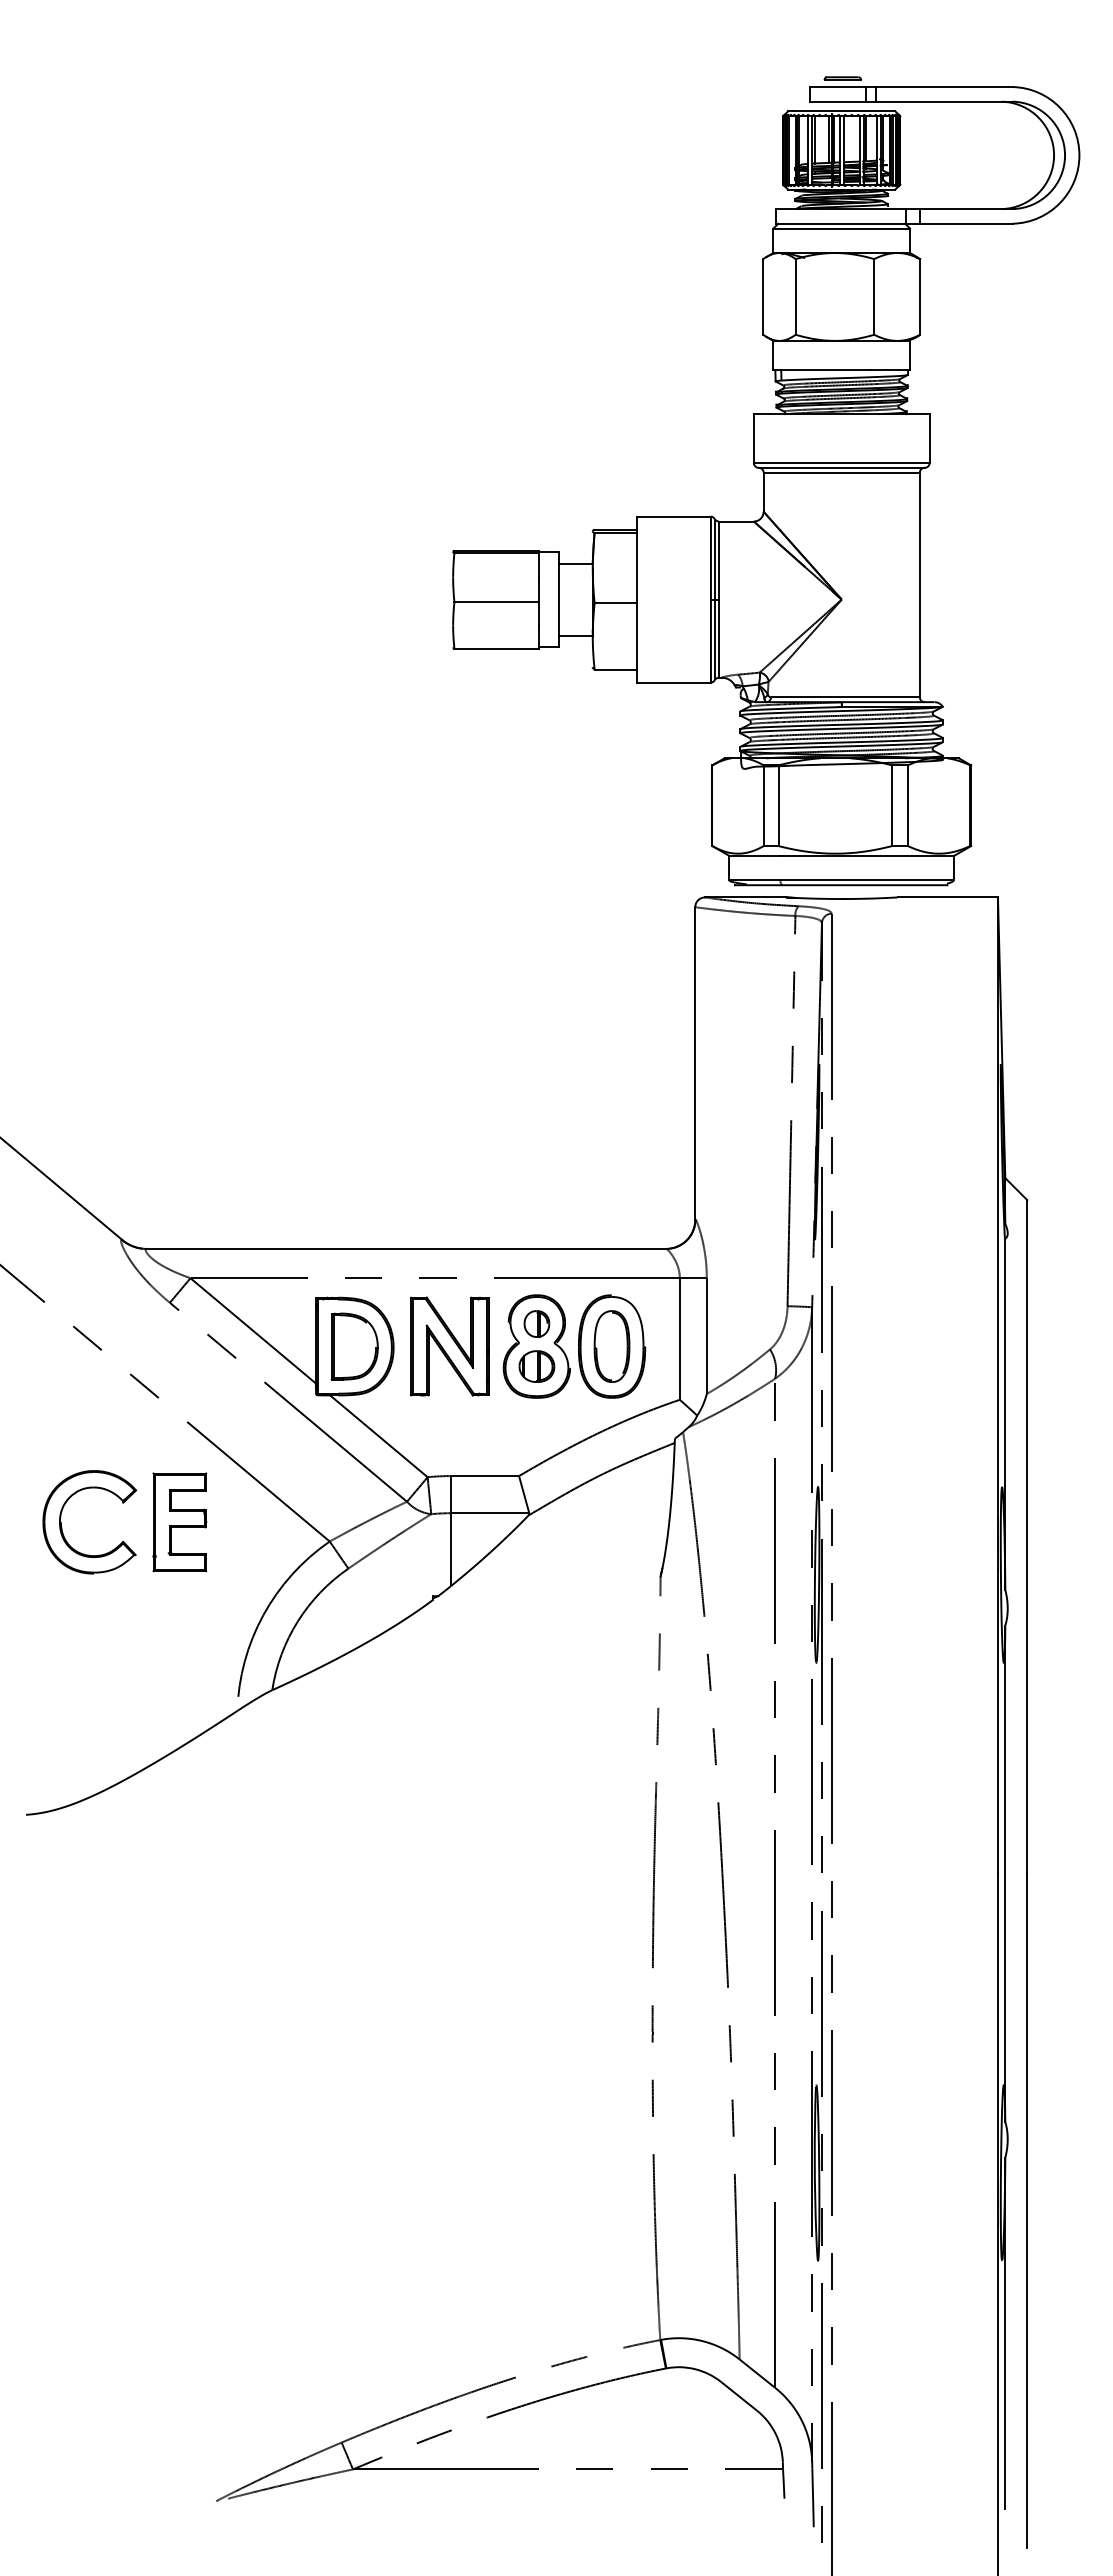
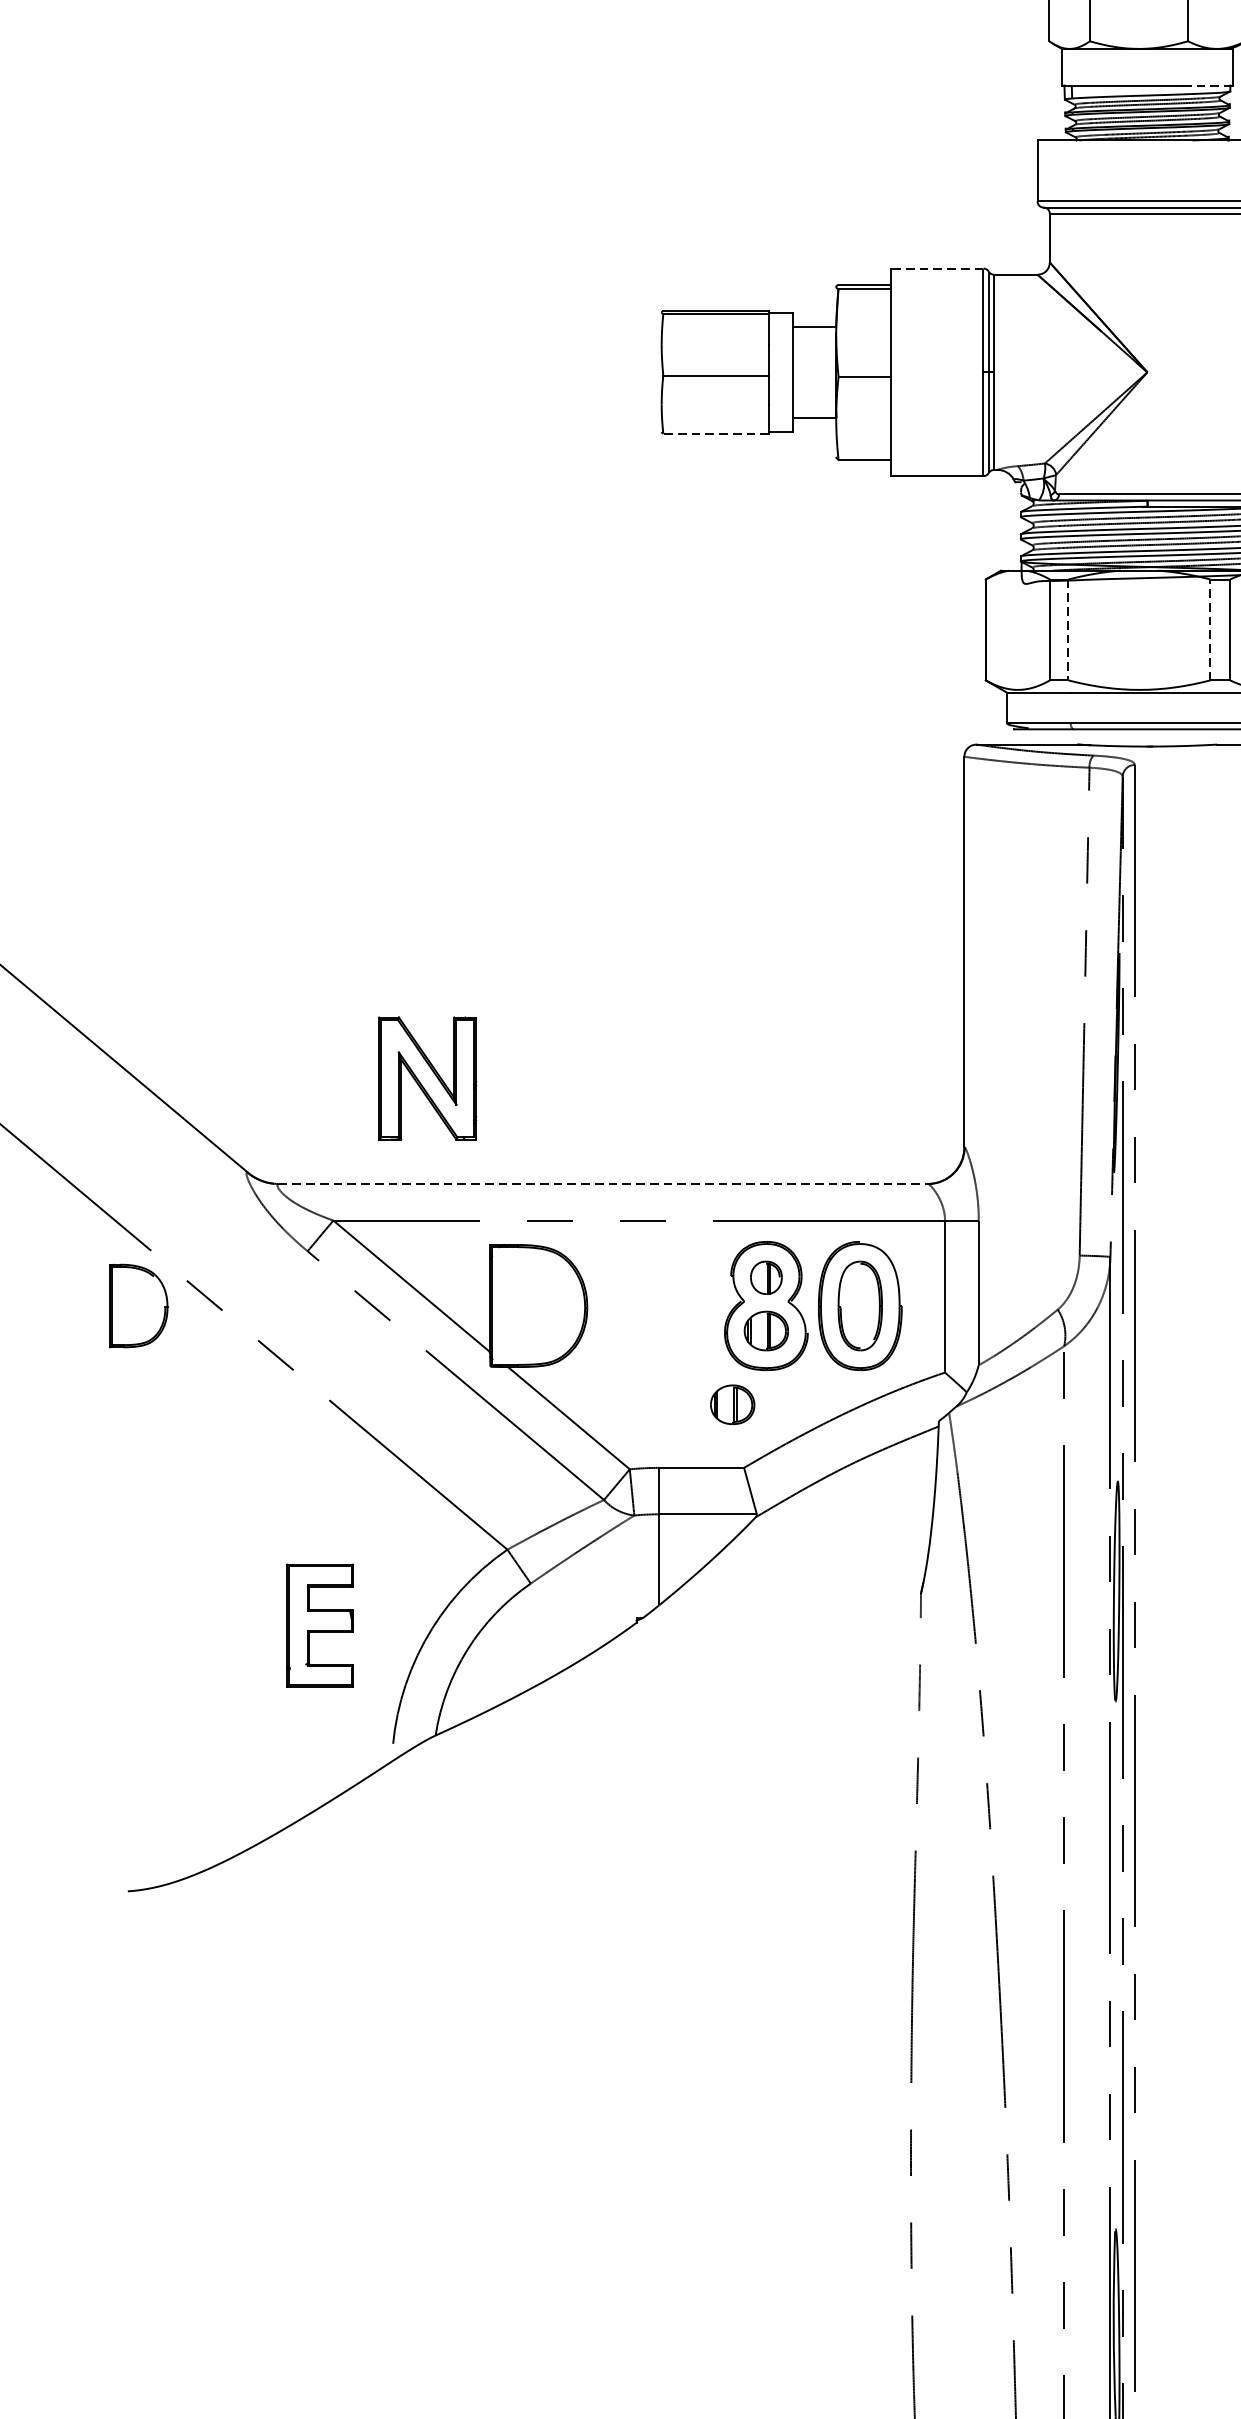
line: (889, 370) -> (1207, 85), solid -> dashed
line: (673, 516) -> (937, 268), solid -> dashed
line: (496, 648) -> (715, 433), solid -> dashed
line: (892, 805) -> (1210, 629), solid -> dashed
line: (778, 806) -> (1068, 630), solid -> dashed
line: (406, 1248) -> (603, 1183), solid -> dashed
part: (354, 1346) -> (138, 1305), moved
part: (449, 1346) -> (427, 1078), moved
part: (509, 1425) -> (732, 1404), added
part: (179, 1522) -> (319, 1625), moved
part: (62, 1526) -> (173, 1530), removed

